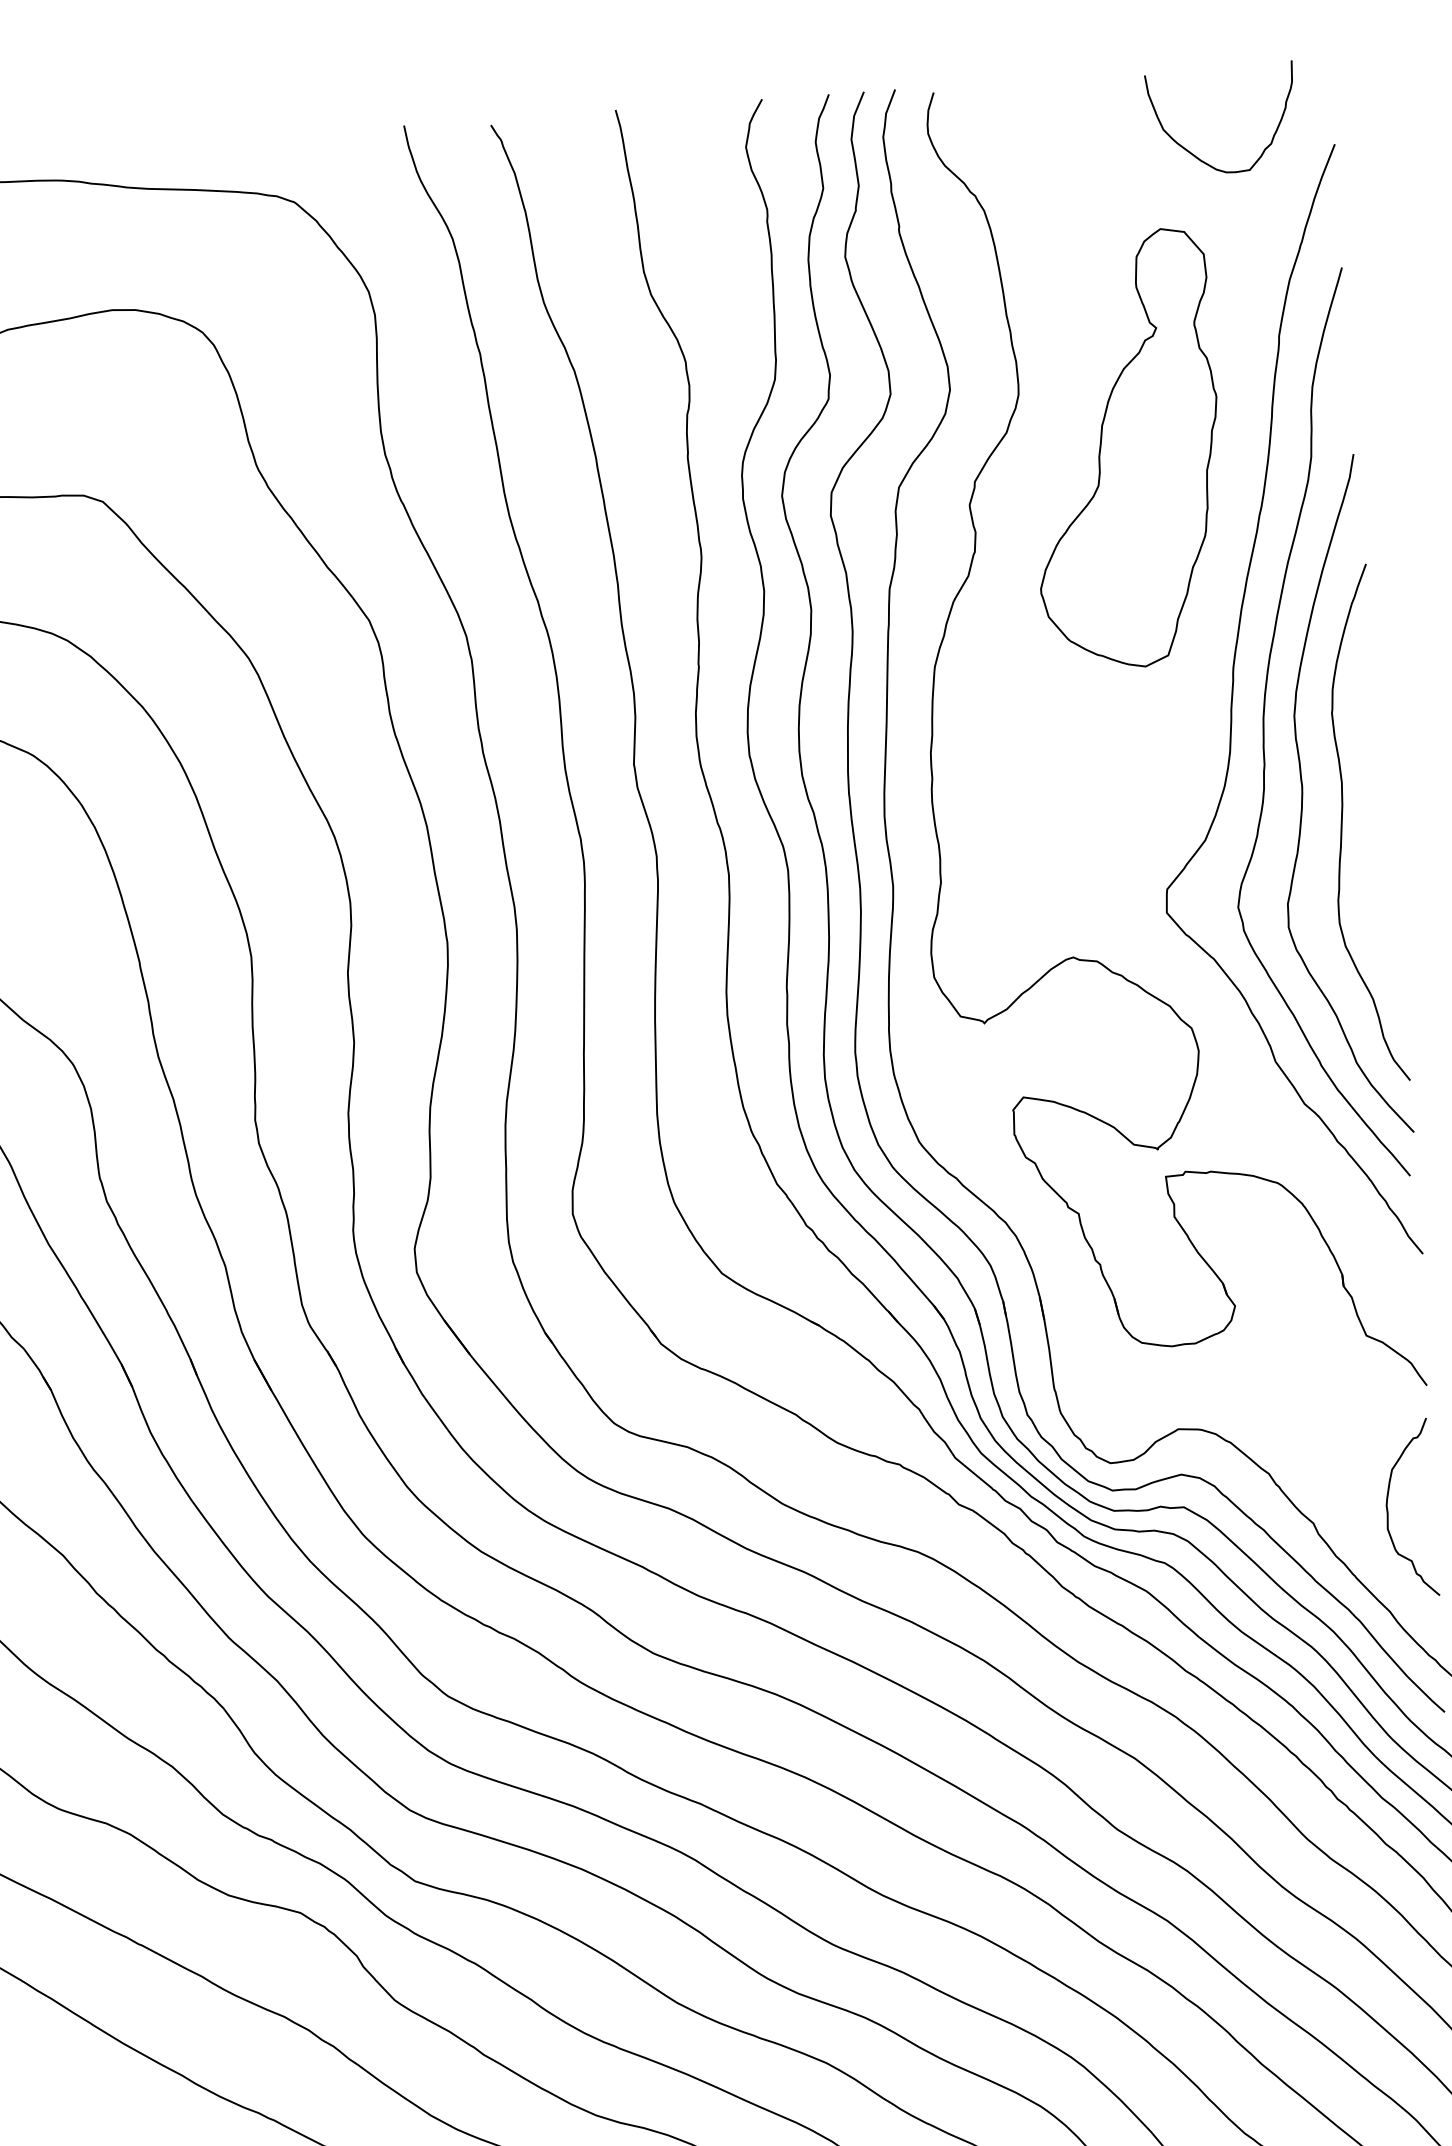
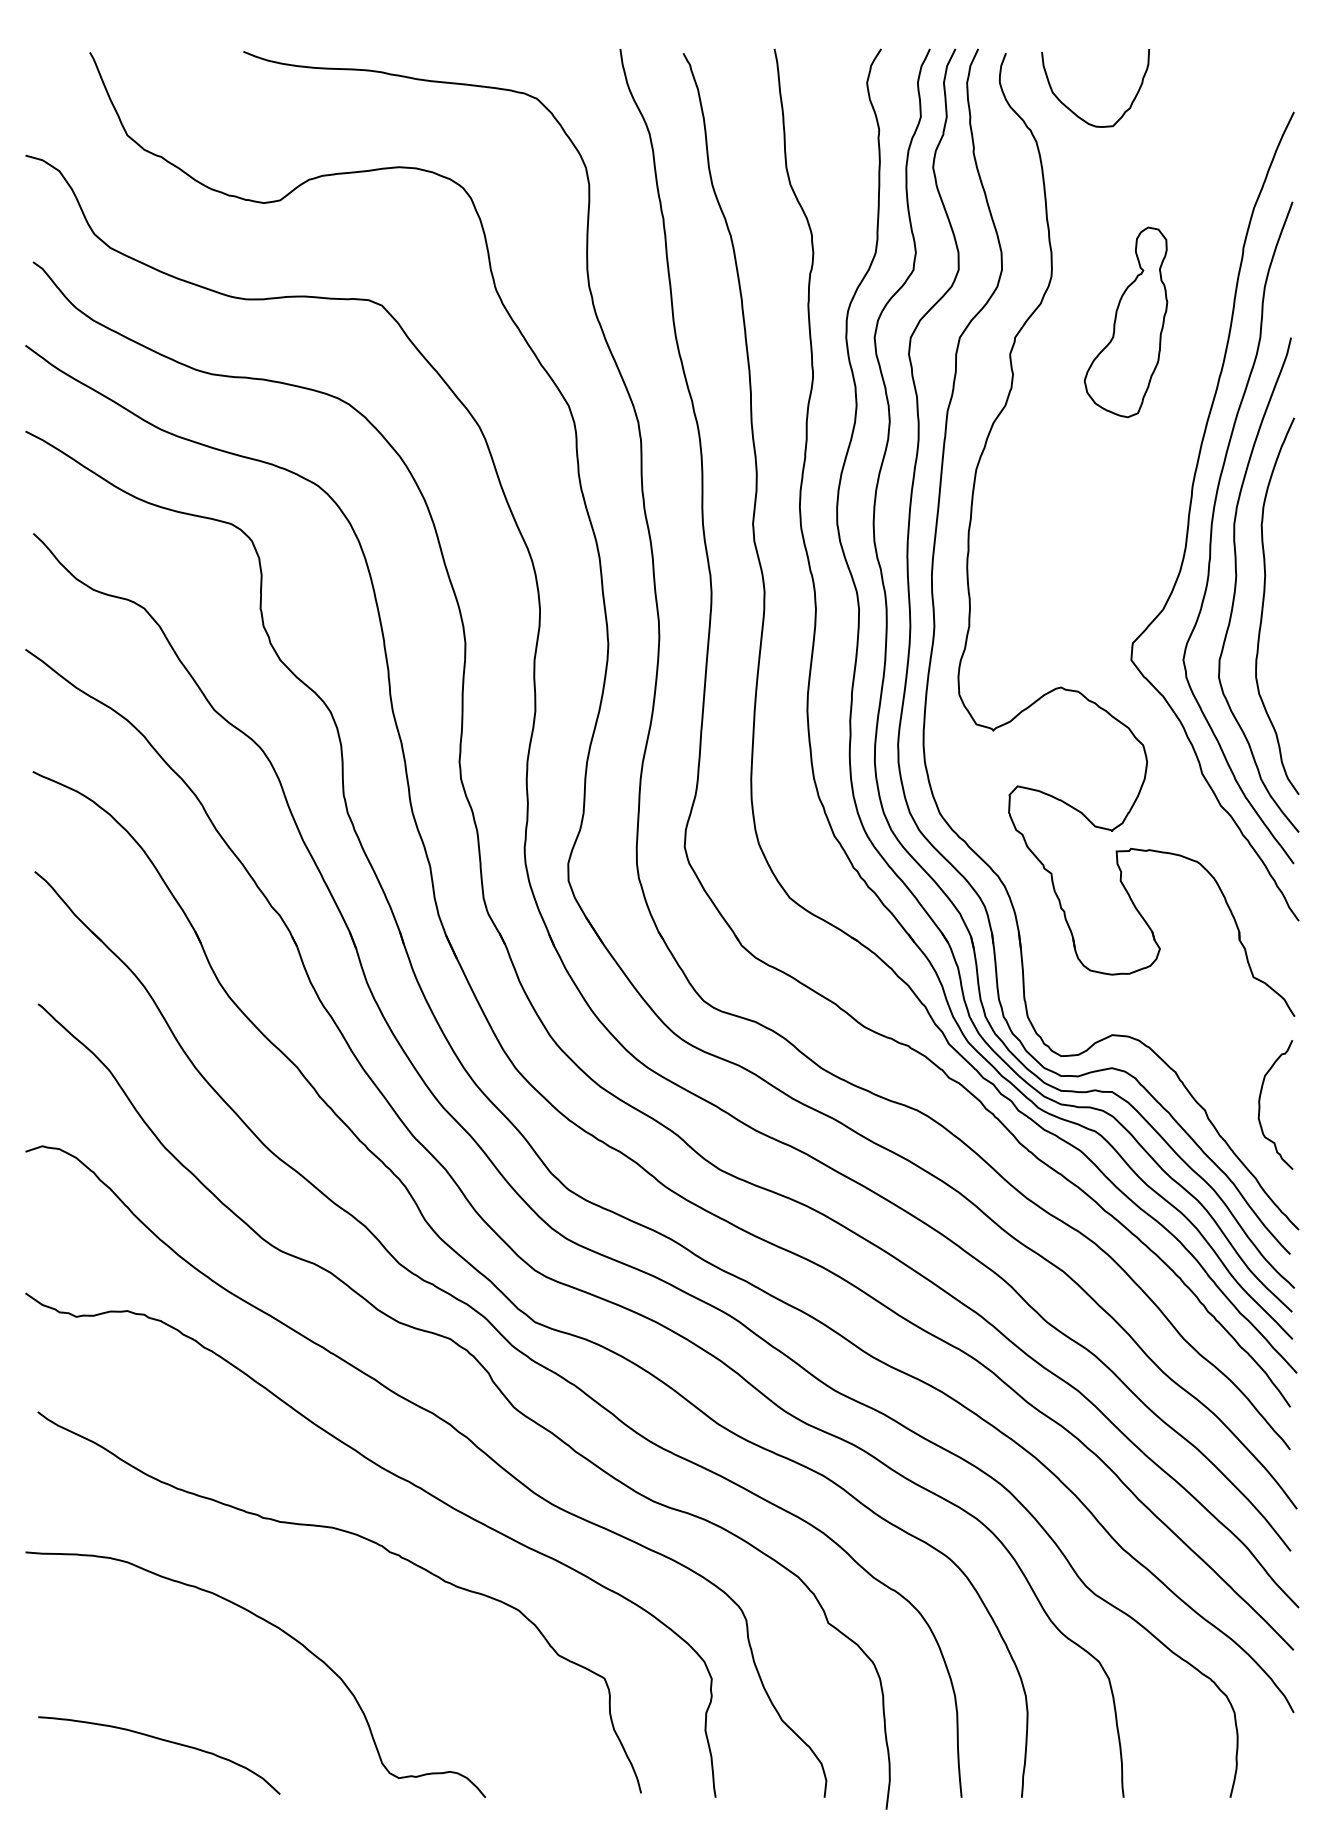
curve: (1192, 152) -> (1072, 110), moved
part: (1124, 450) -> (1125, 322), size x0.6

